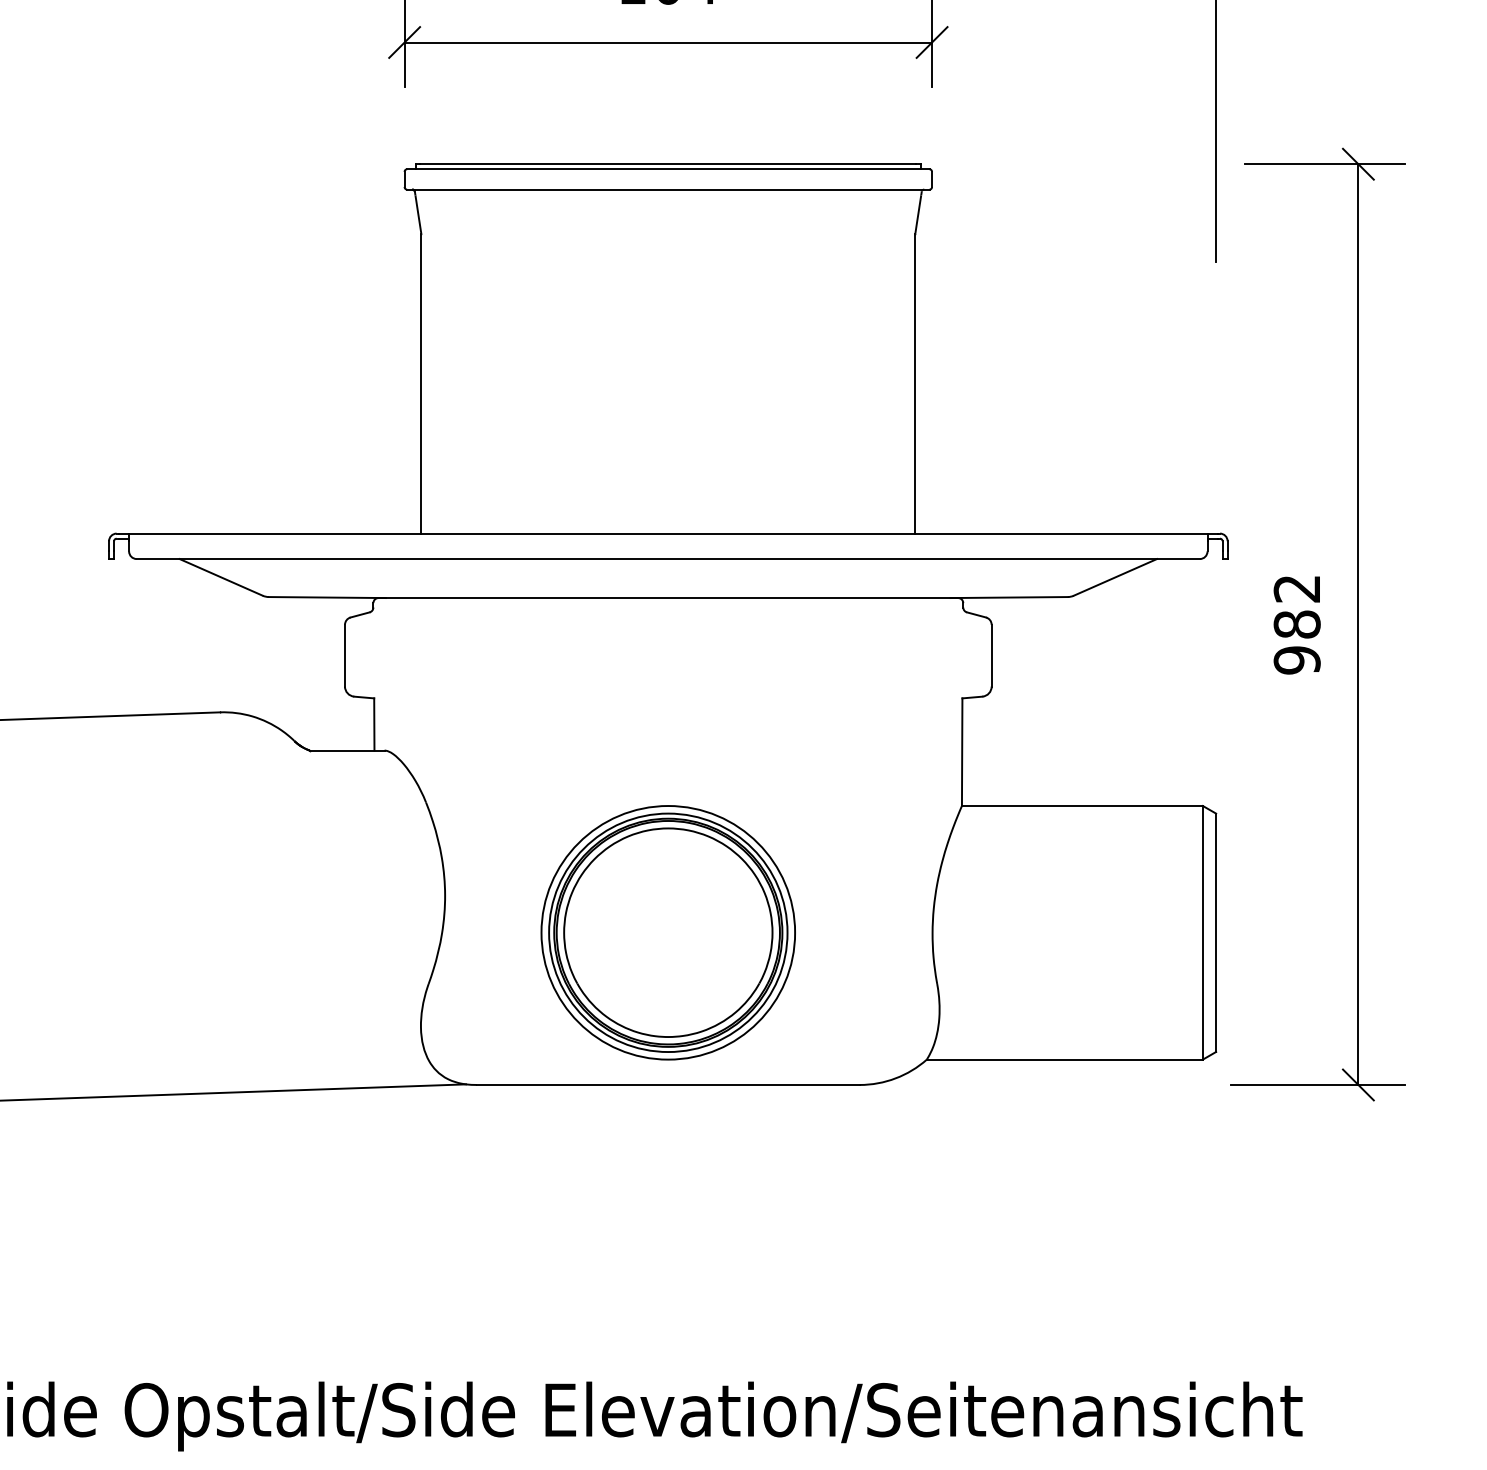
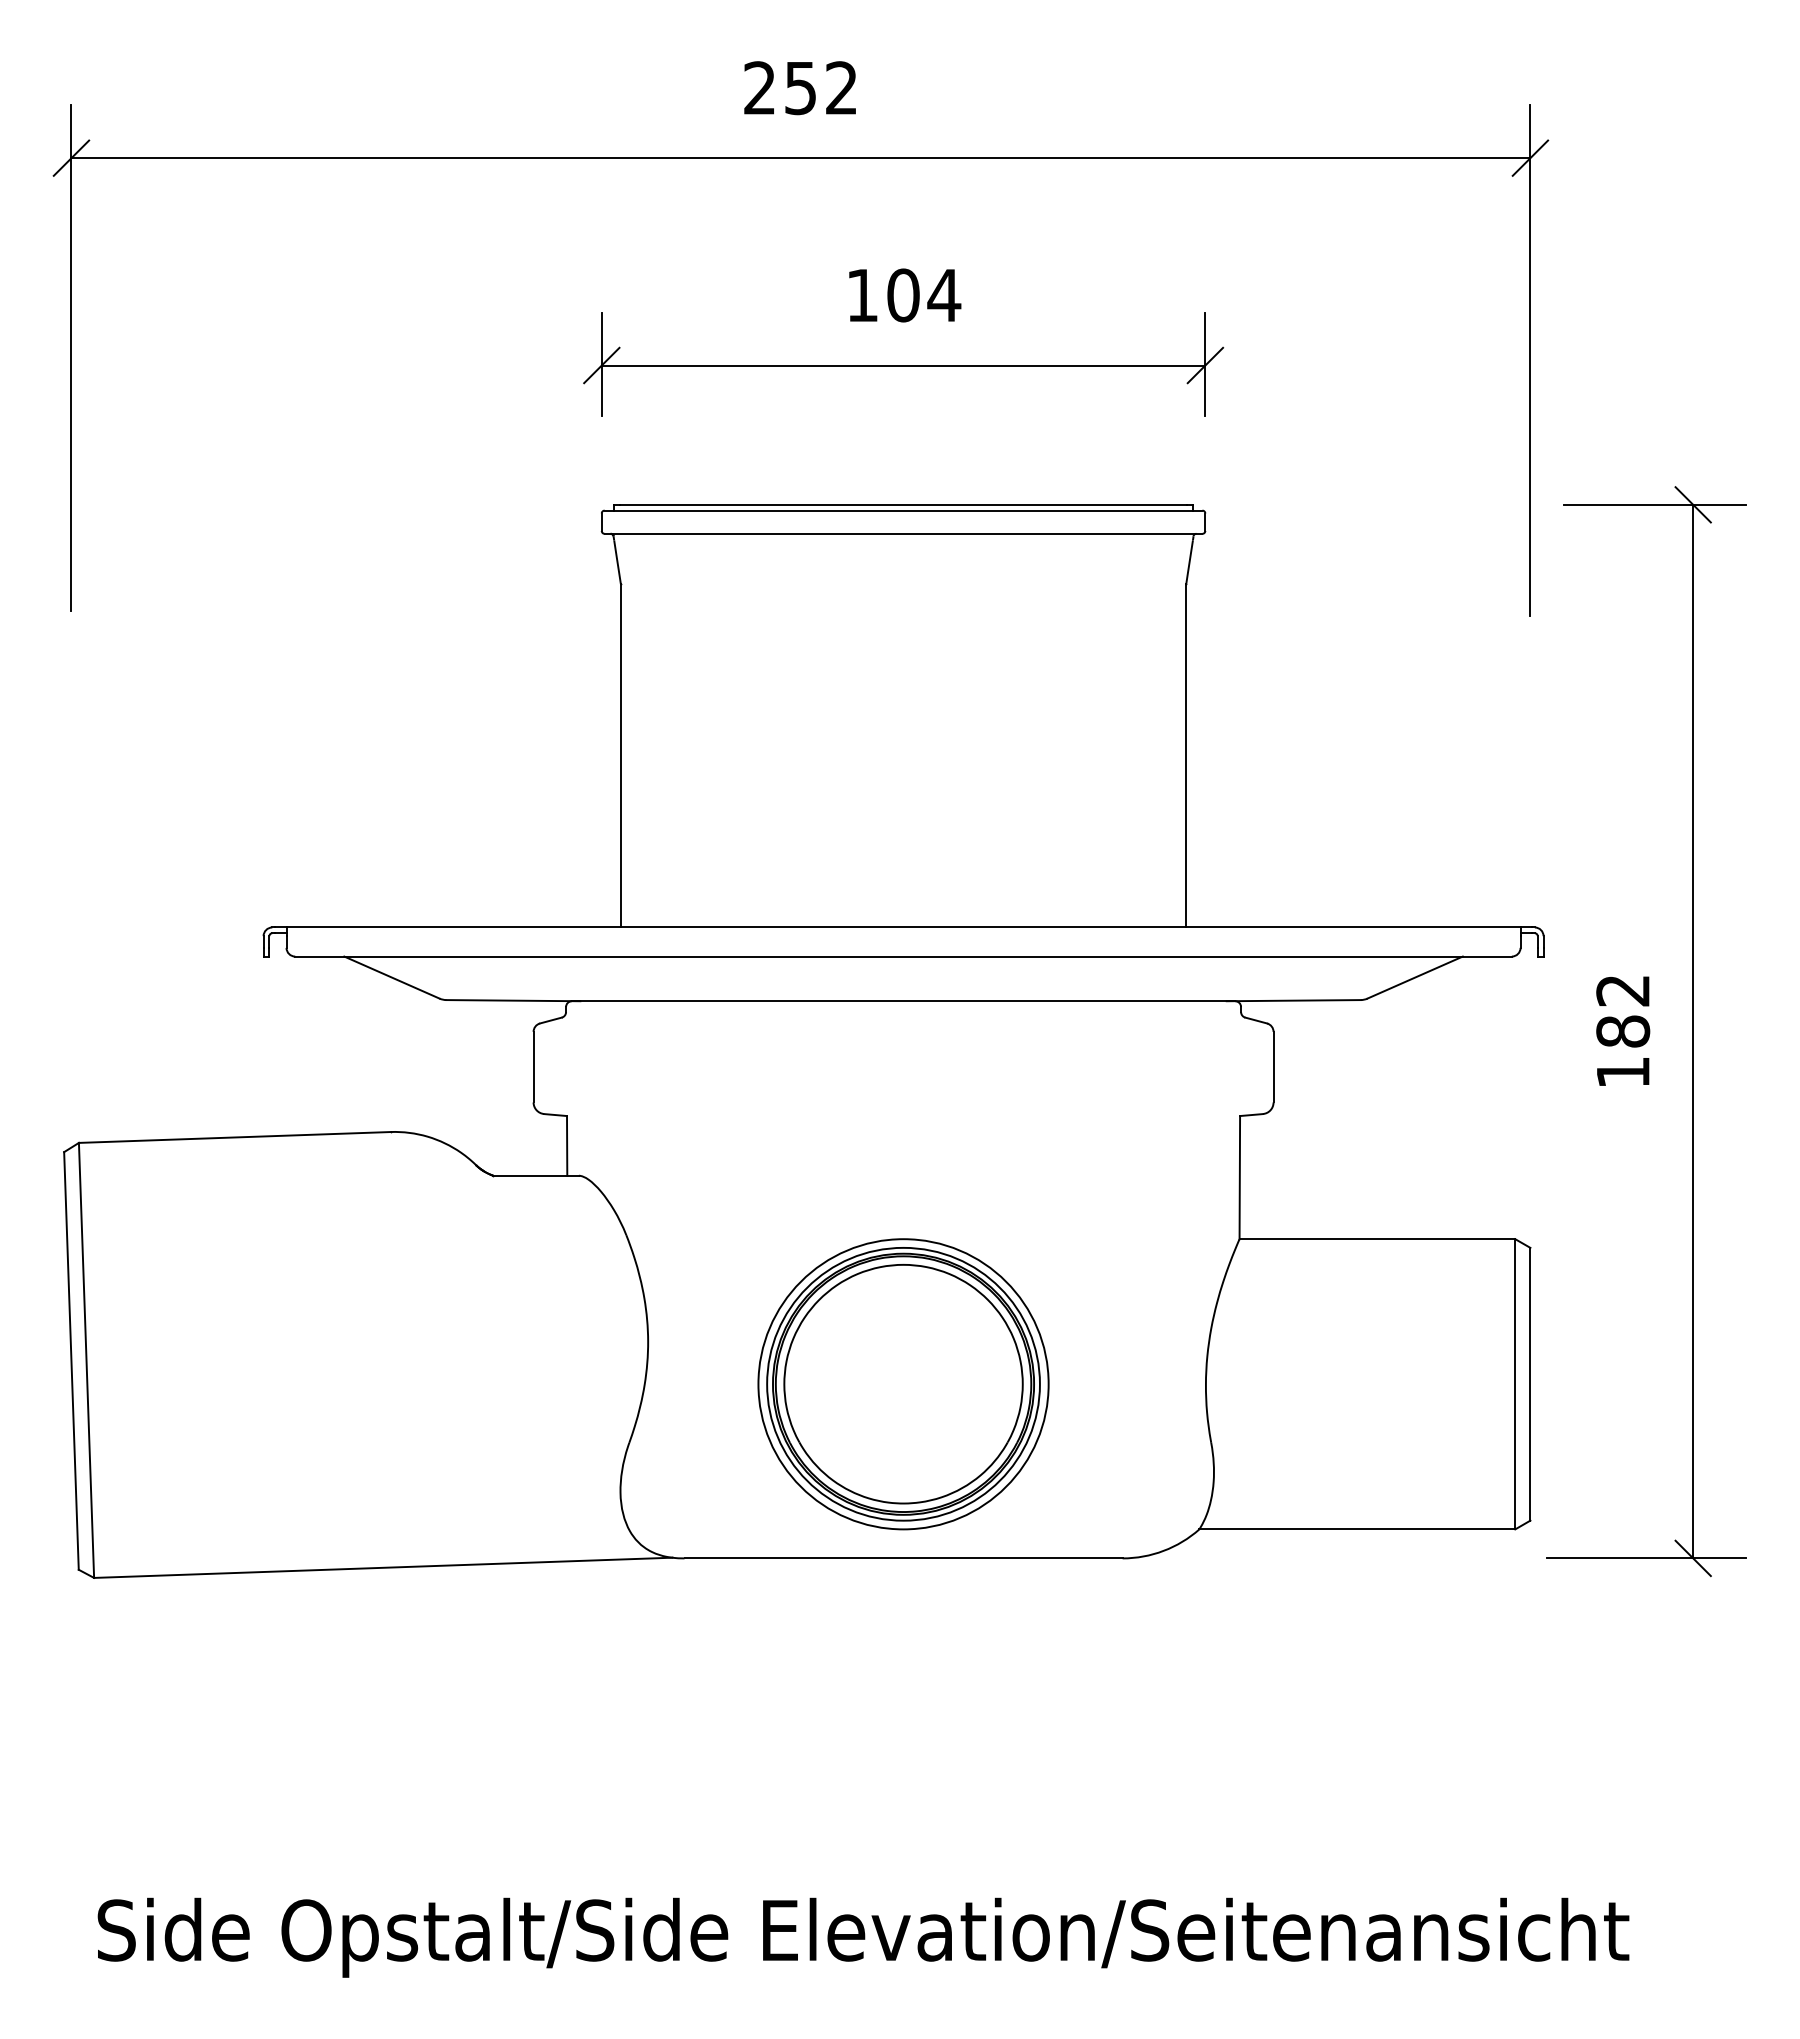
text: (1297, 660) -> (1623, 1072), 982 -> 182

